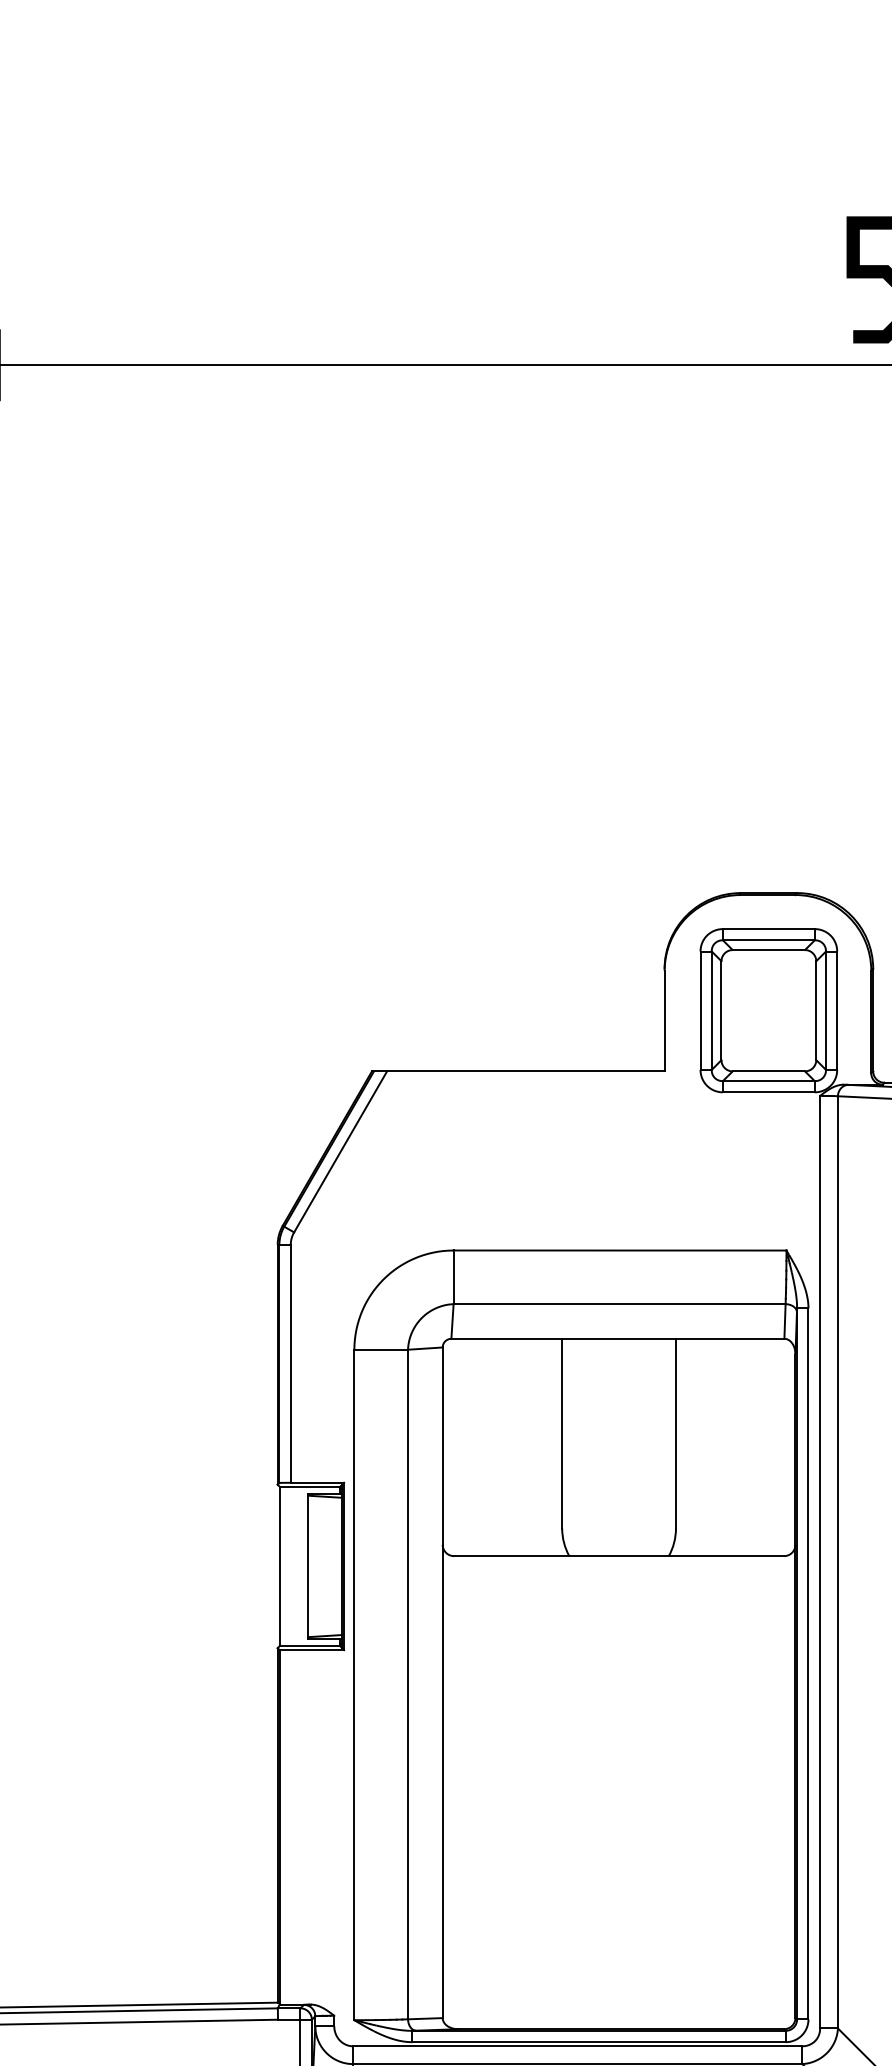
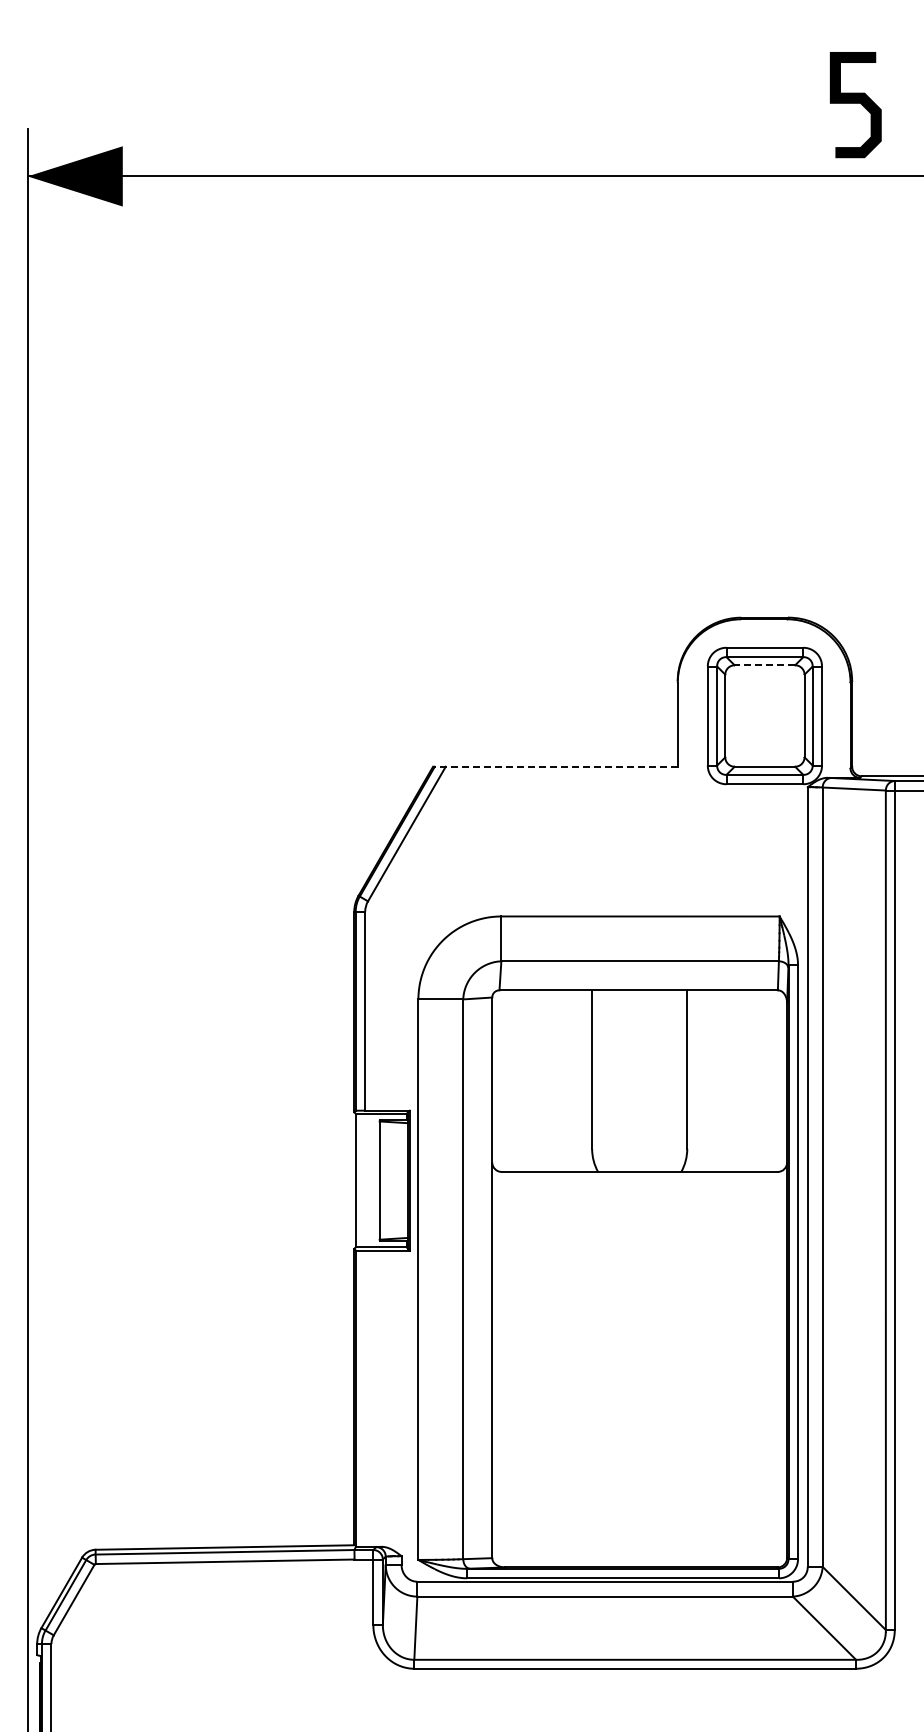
line: (768, 950) -> (764, 665), solid -> dashed
line: (517, 1071) -> (554, 766), solid -> dashed

